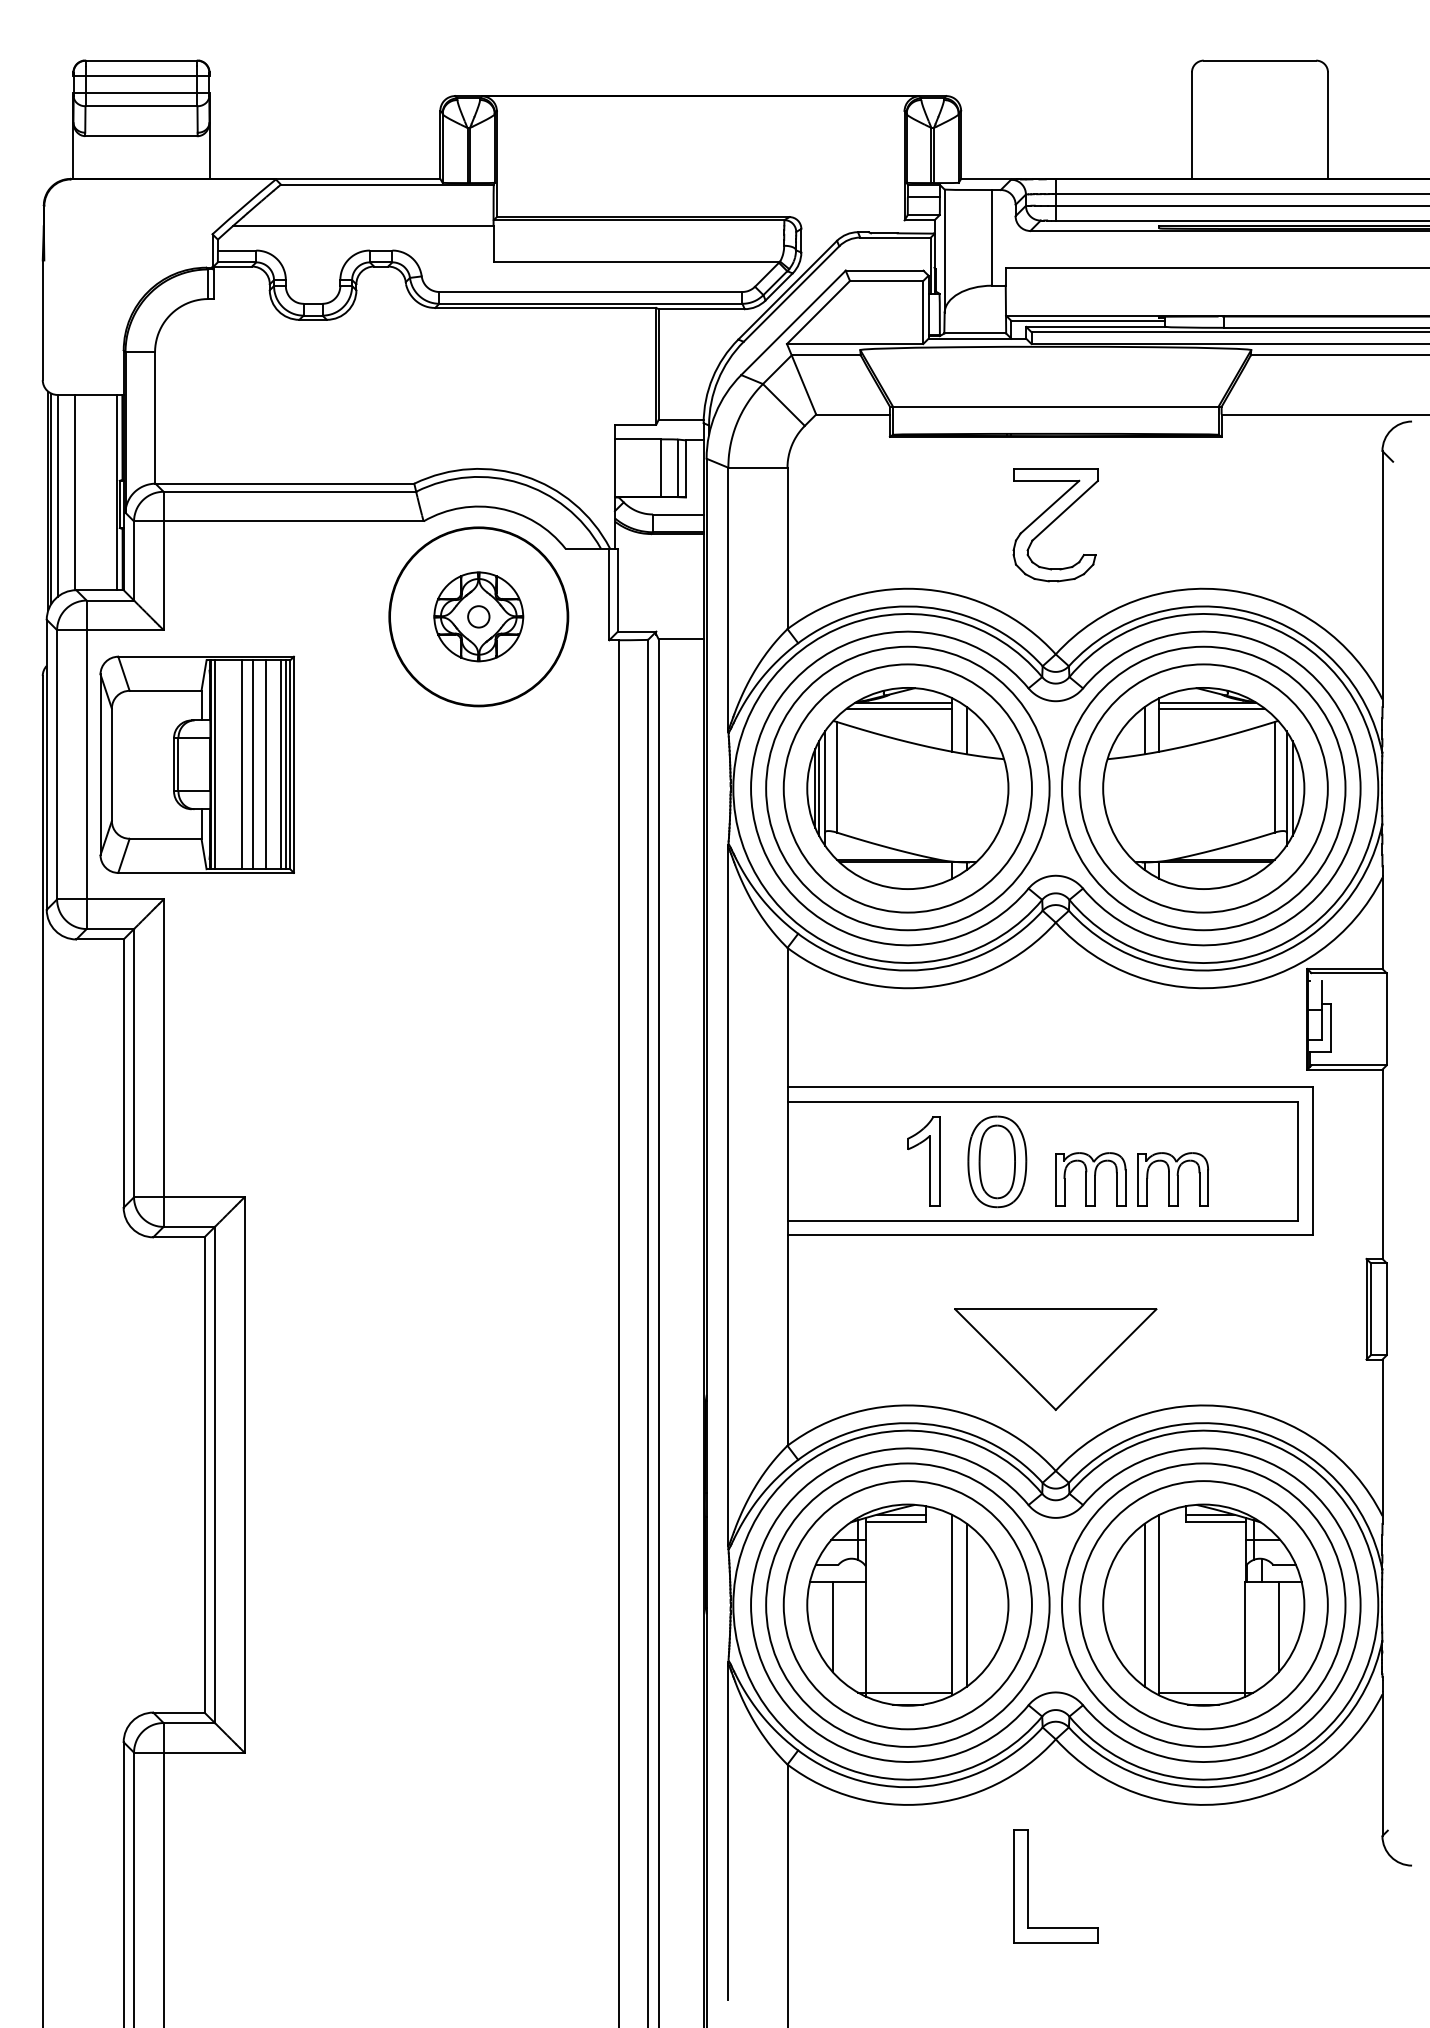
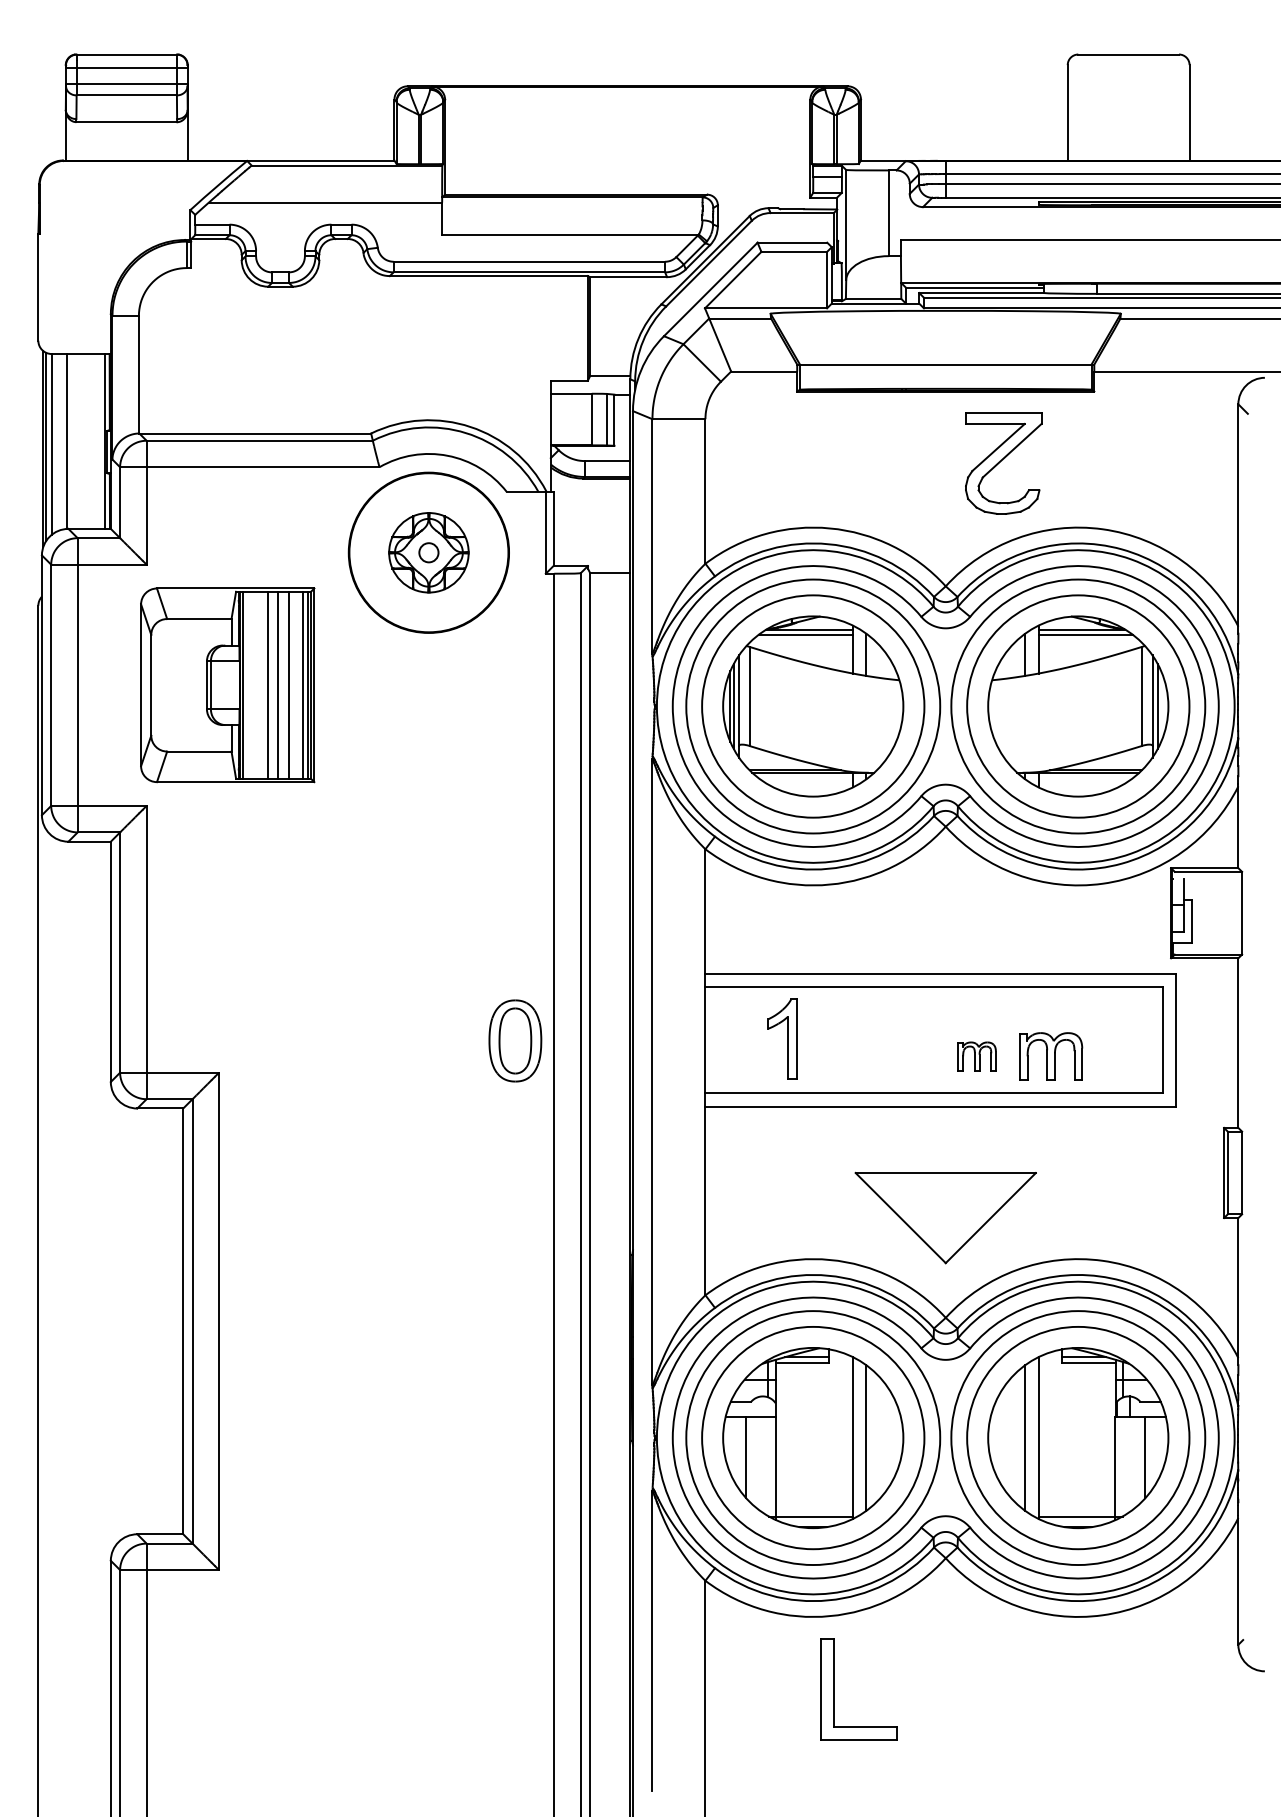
part: (1055, 525) -> (1003, 463), moved
part: (196, 765) -> (227, 685), moved
part: (923, 1160) -> (782, 1038), moved
part: (997, 1161) -> (515, 1040), moved
part: (1091, 1179) -> (977, 1056), size x0.6
part: (1028, 1885) -> (834, 1689), moved

